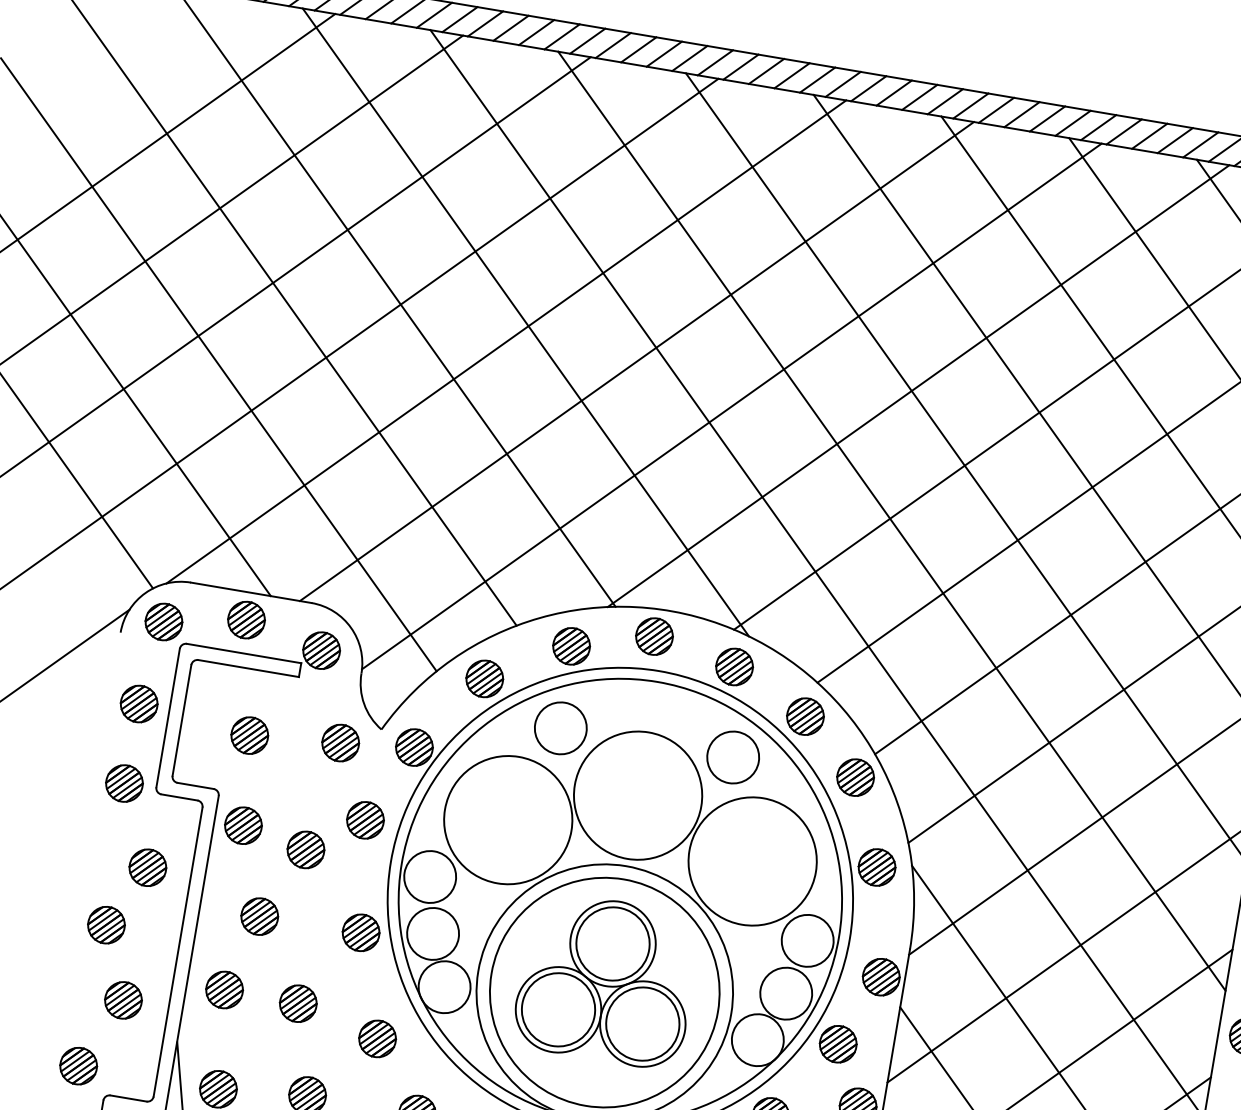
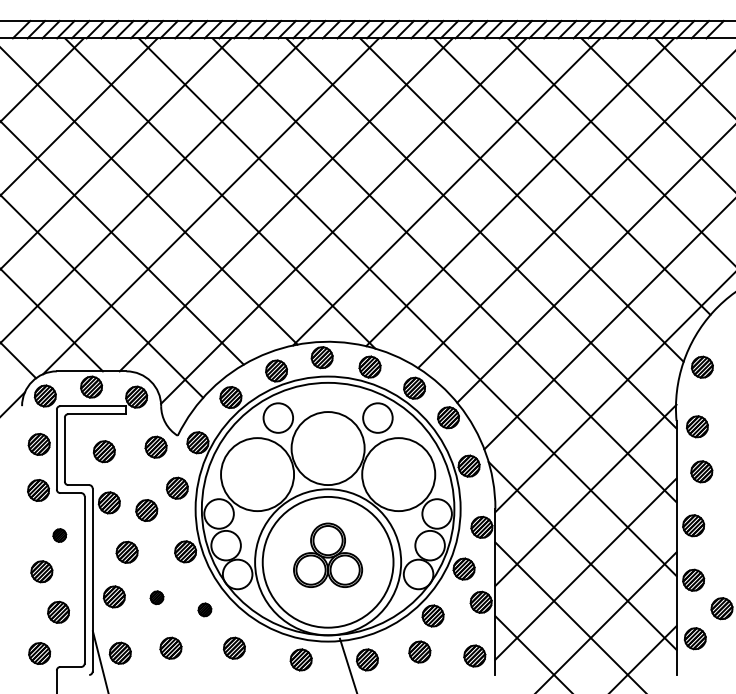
part: (147, 867) -> (59, 535), size x0.6
part: (605, 980) -> (327, 555), size x0.7
part: (297, 1003) -> (156, 597), size x0.6
part: (376, 1038) -> (204, 609), size x0.6

